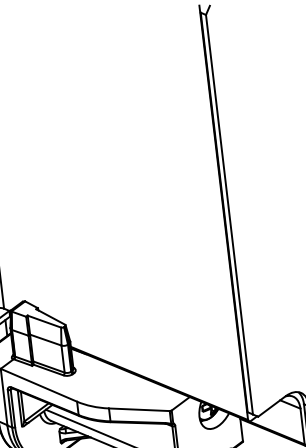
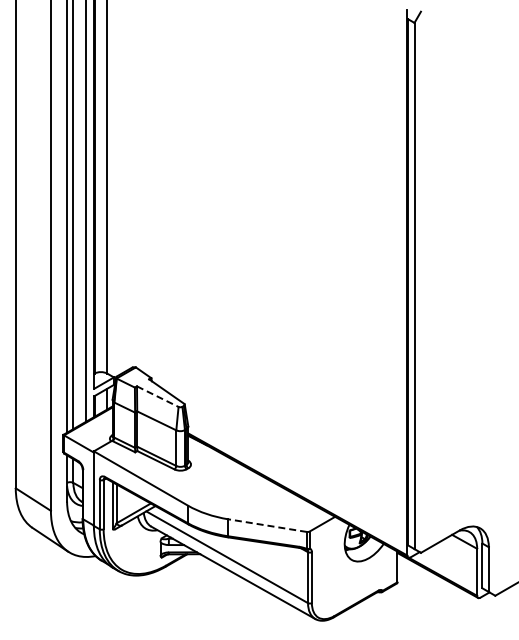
line: (44, 321) -> (158, 396), solid -> dashed
line: (139, 409) -> (267, 525), solid -> dashed

